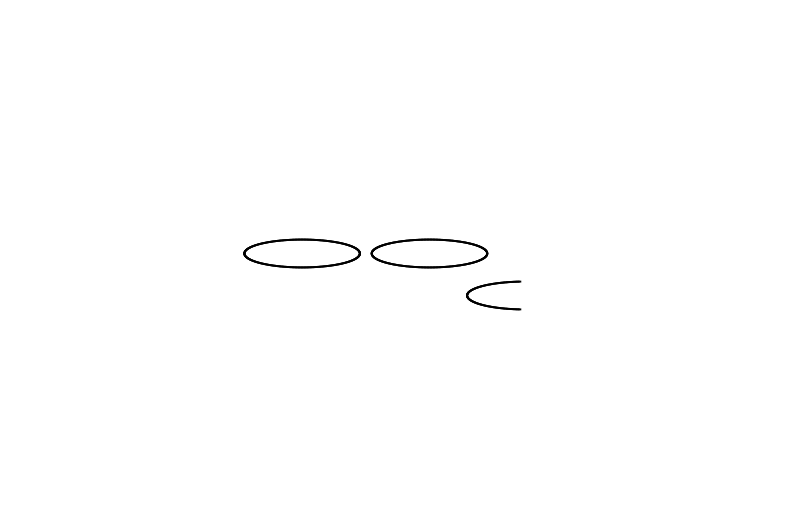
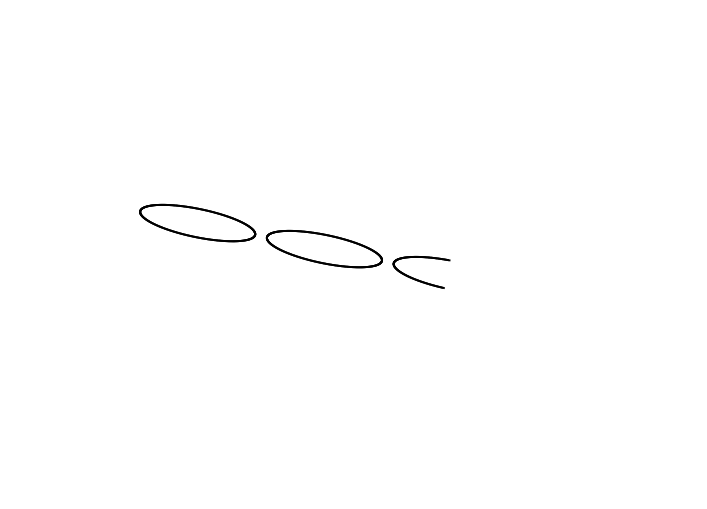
part: (491, 285) -> (420, 258), moved

